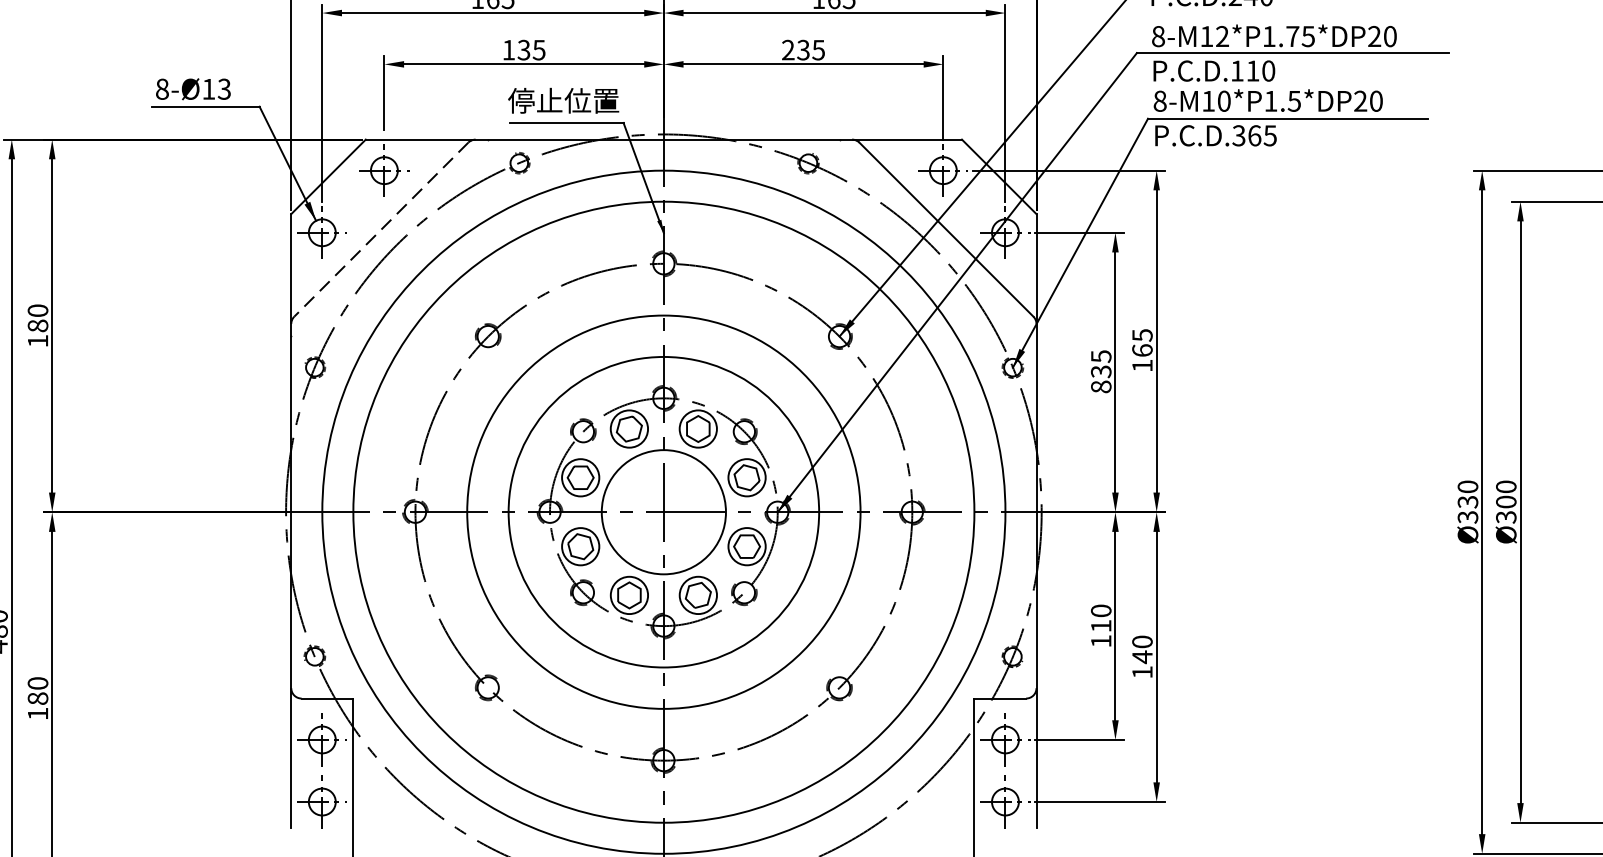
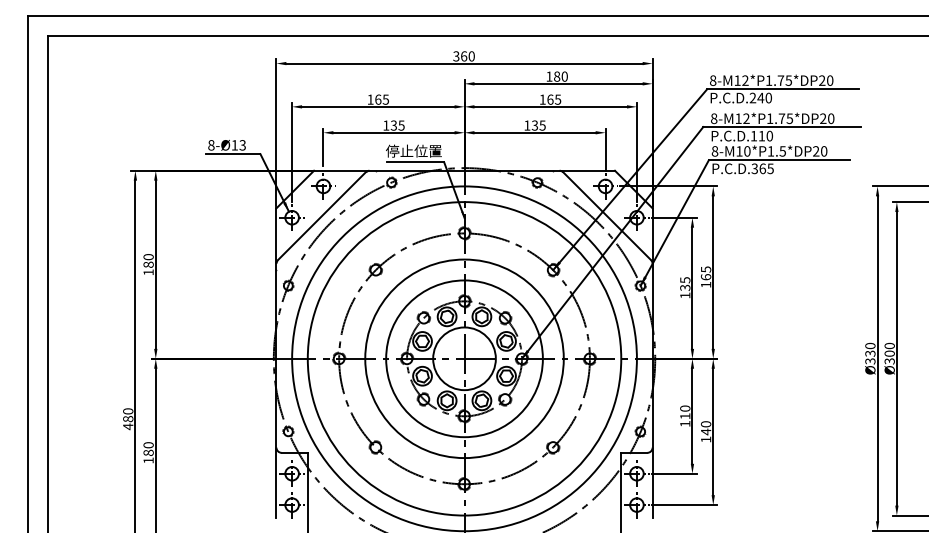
text: (788, 49) -> (527, 125), 235 -> 135
line: (380, 230) -> (321, 216), dashed -> solid
text: (1101, 386) -> (685, 295), 835 -> 135

